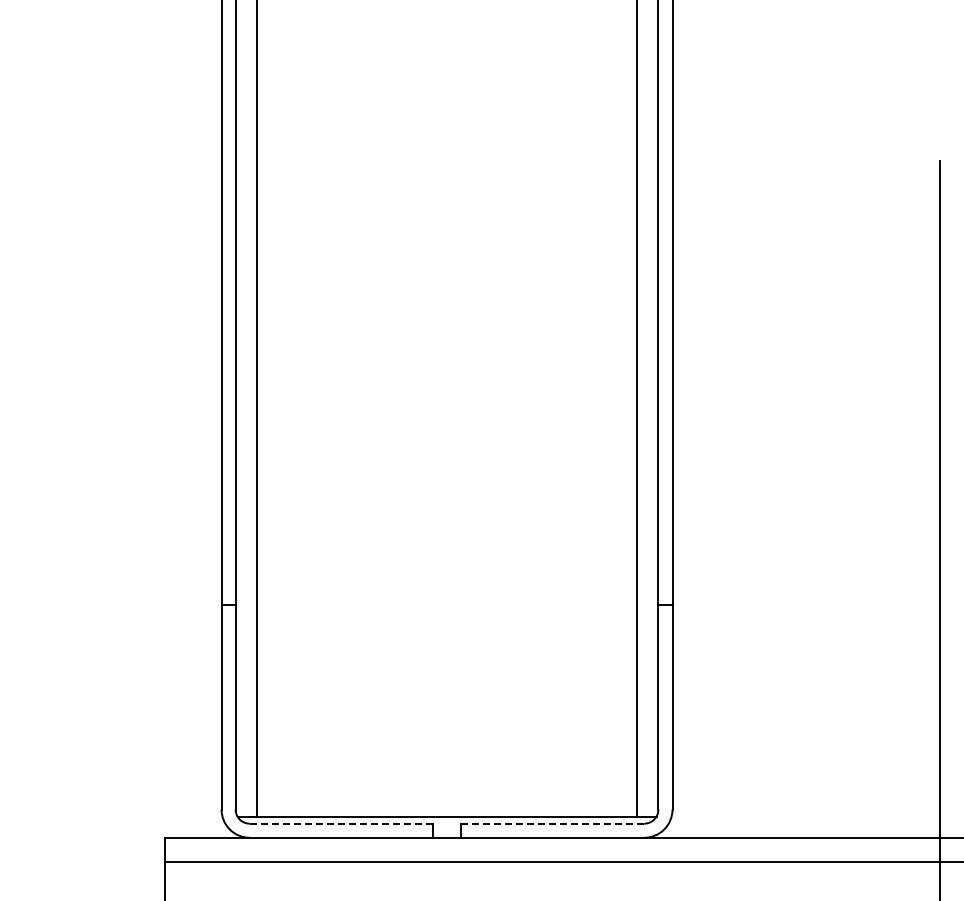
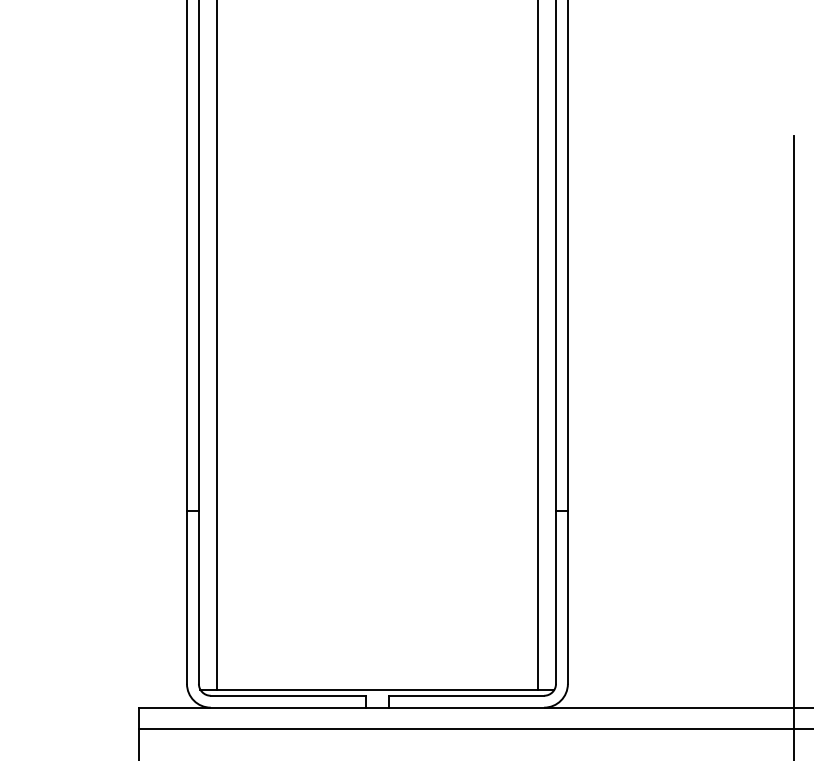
line: (341, 823) -> (288, 695), dashed -> solid
line: (552, 823) -> (466, 695), dashed -> solid

